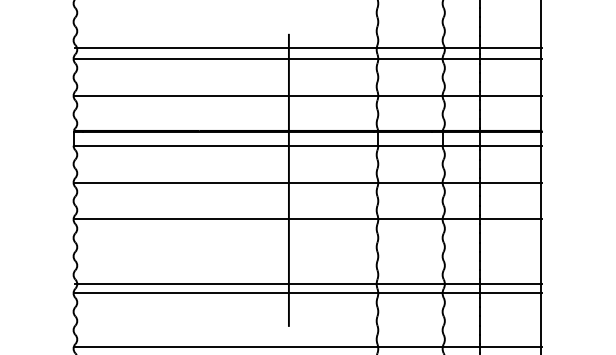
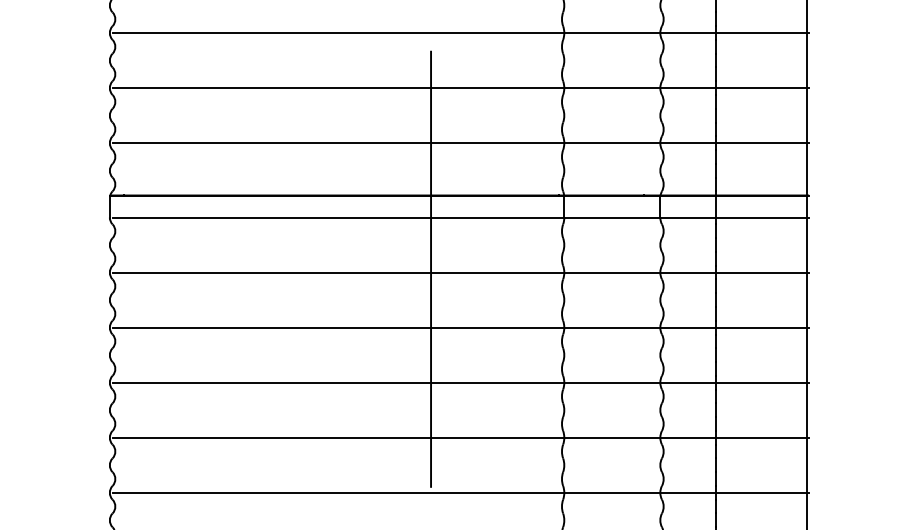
line: (308, 48) -> (460, 33), moved
line: (308, 284) -> (460, 382), moved
line: (308, 347) -> (460, 493), moved

